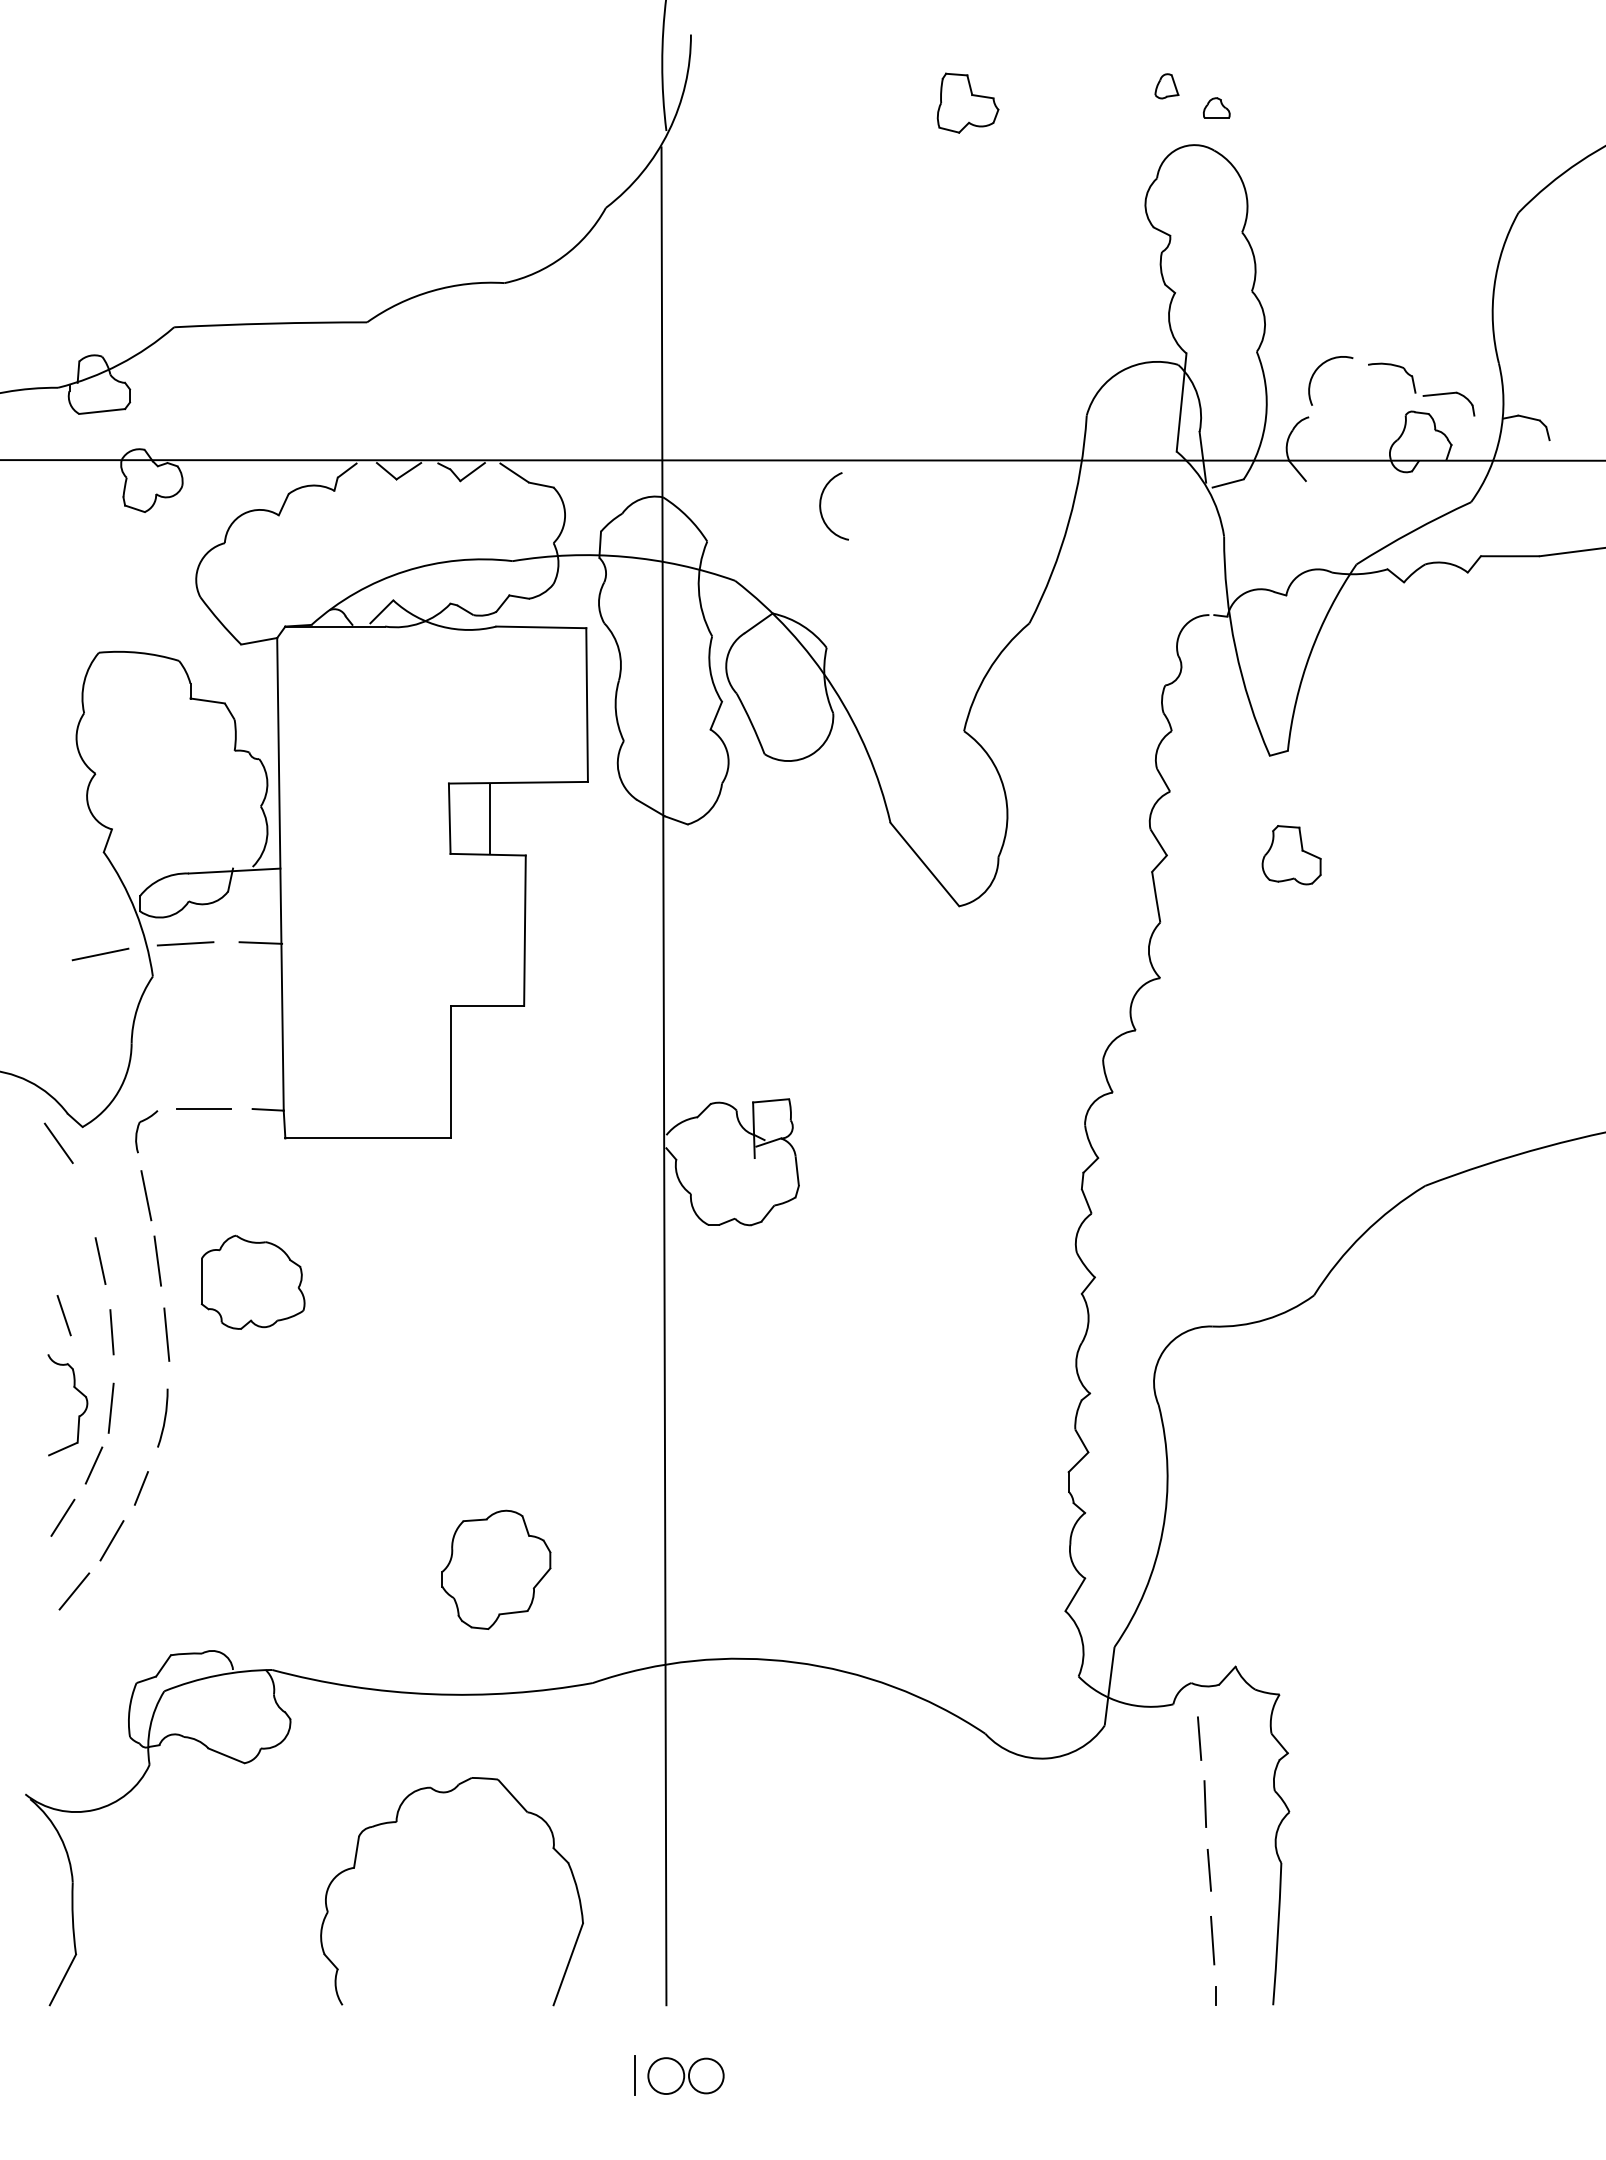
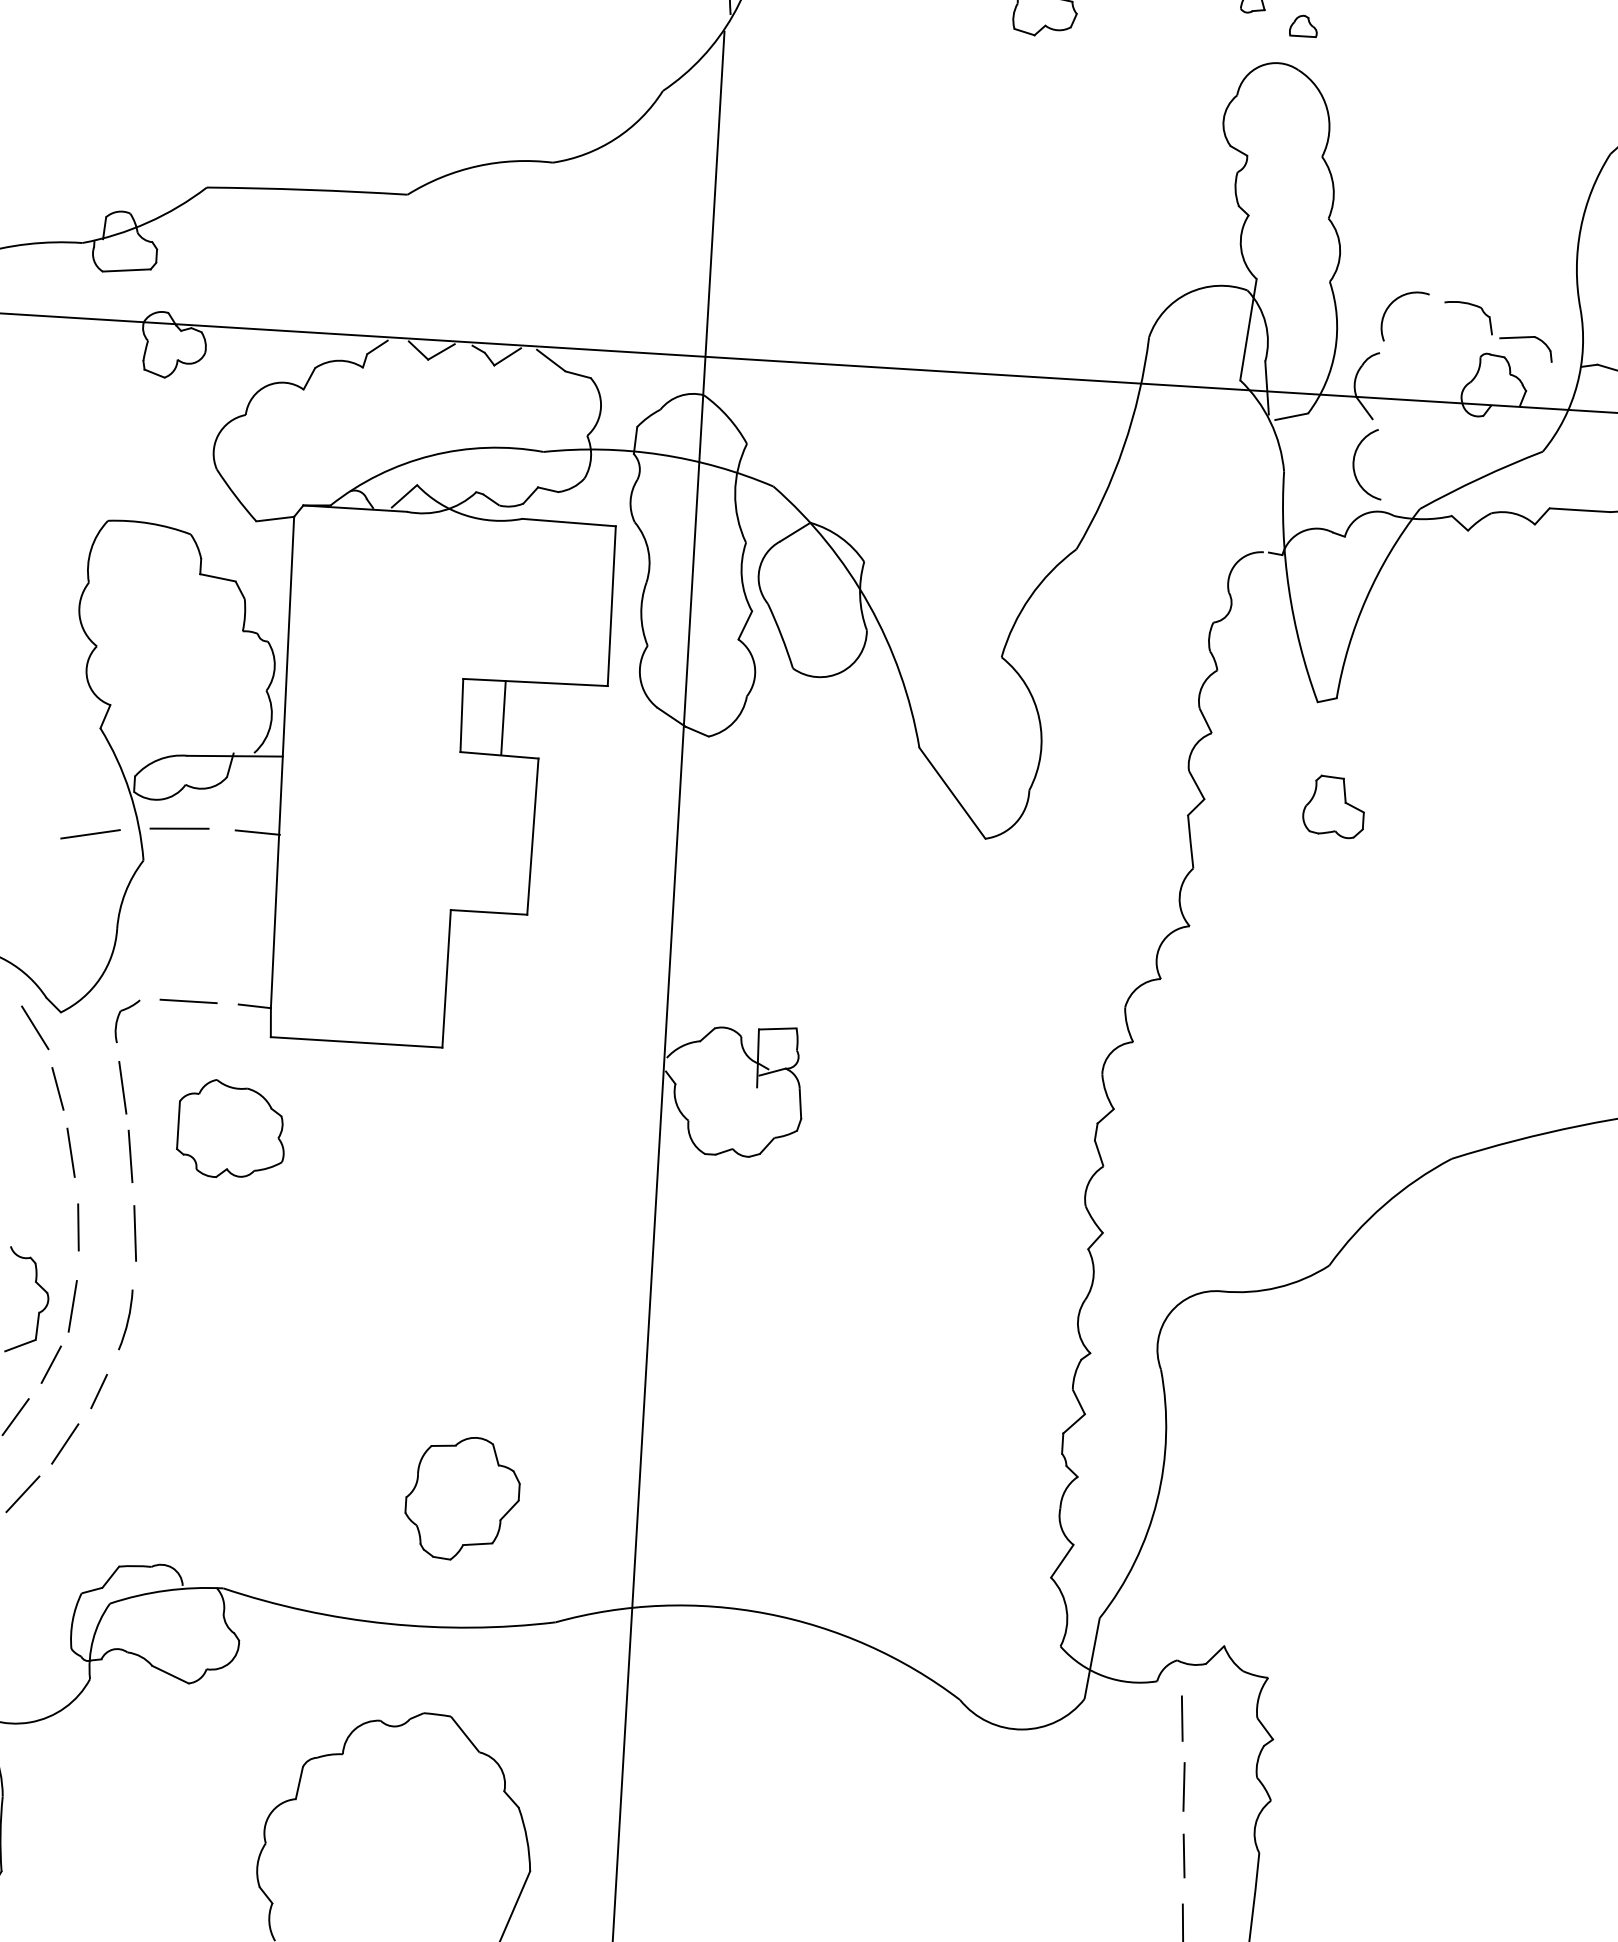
arc: (821, 506) -> (1354, 463), moved
part: (252, 1281) -> (230, 1128), moved
line: (63, 1315) -> (57, 1088), moved

